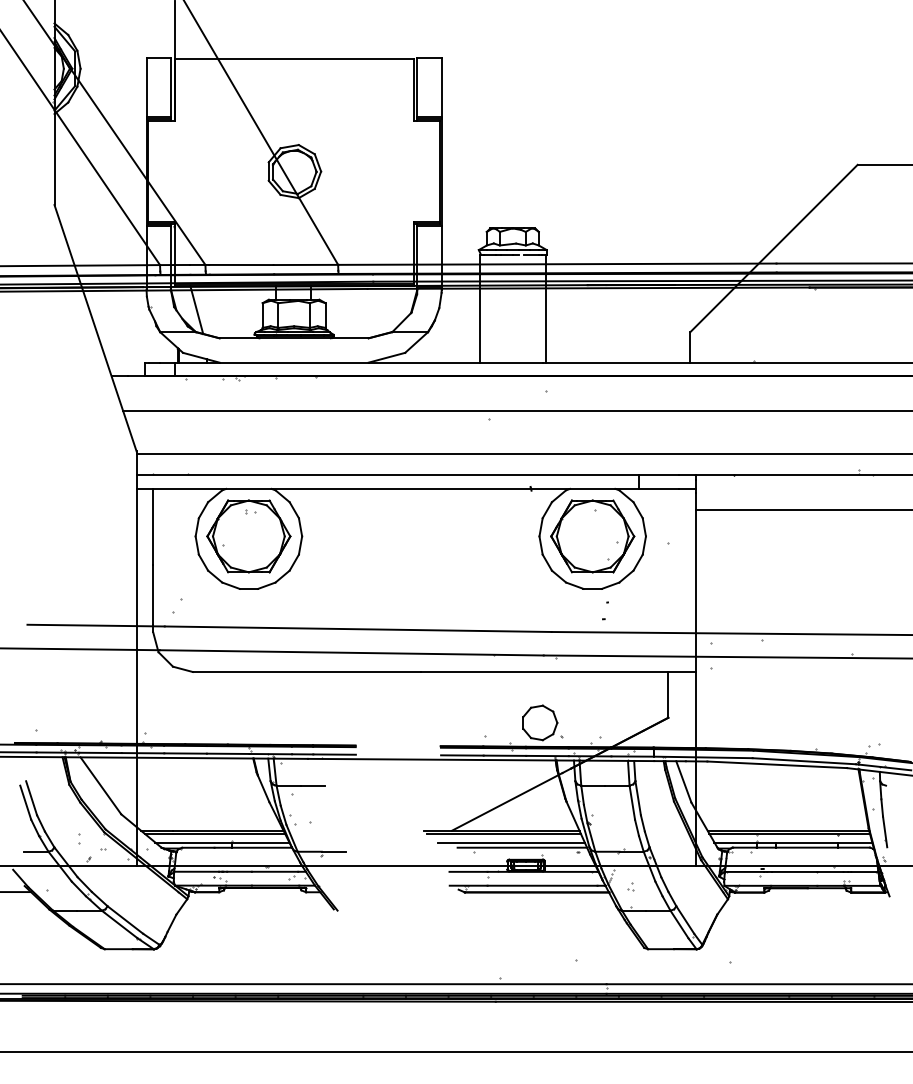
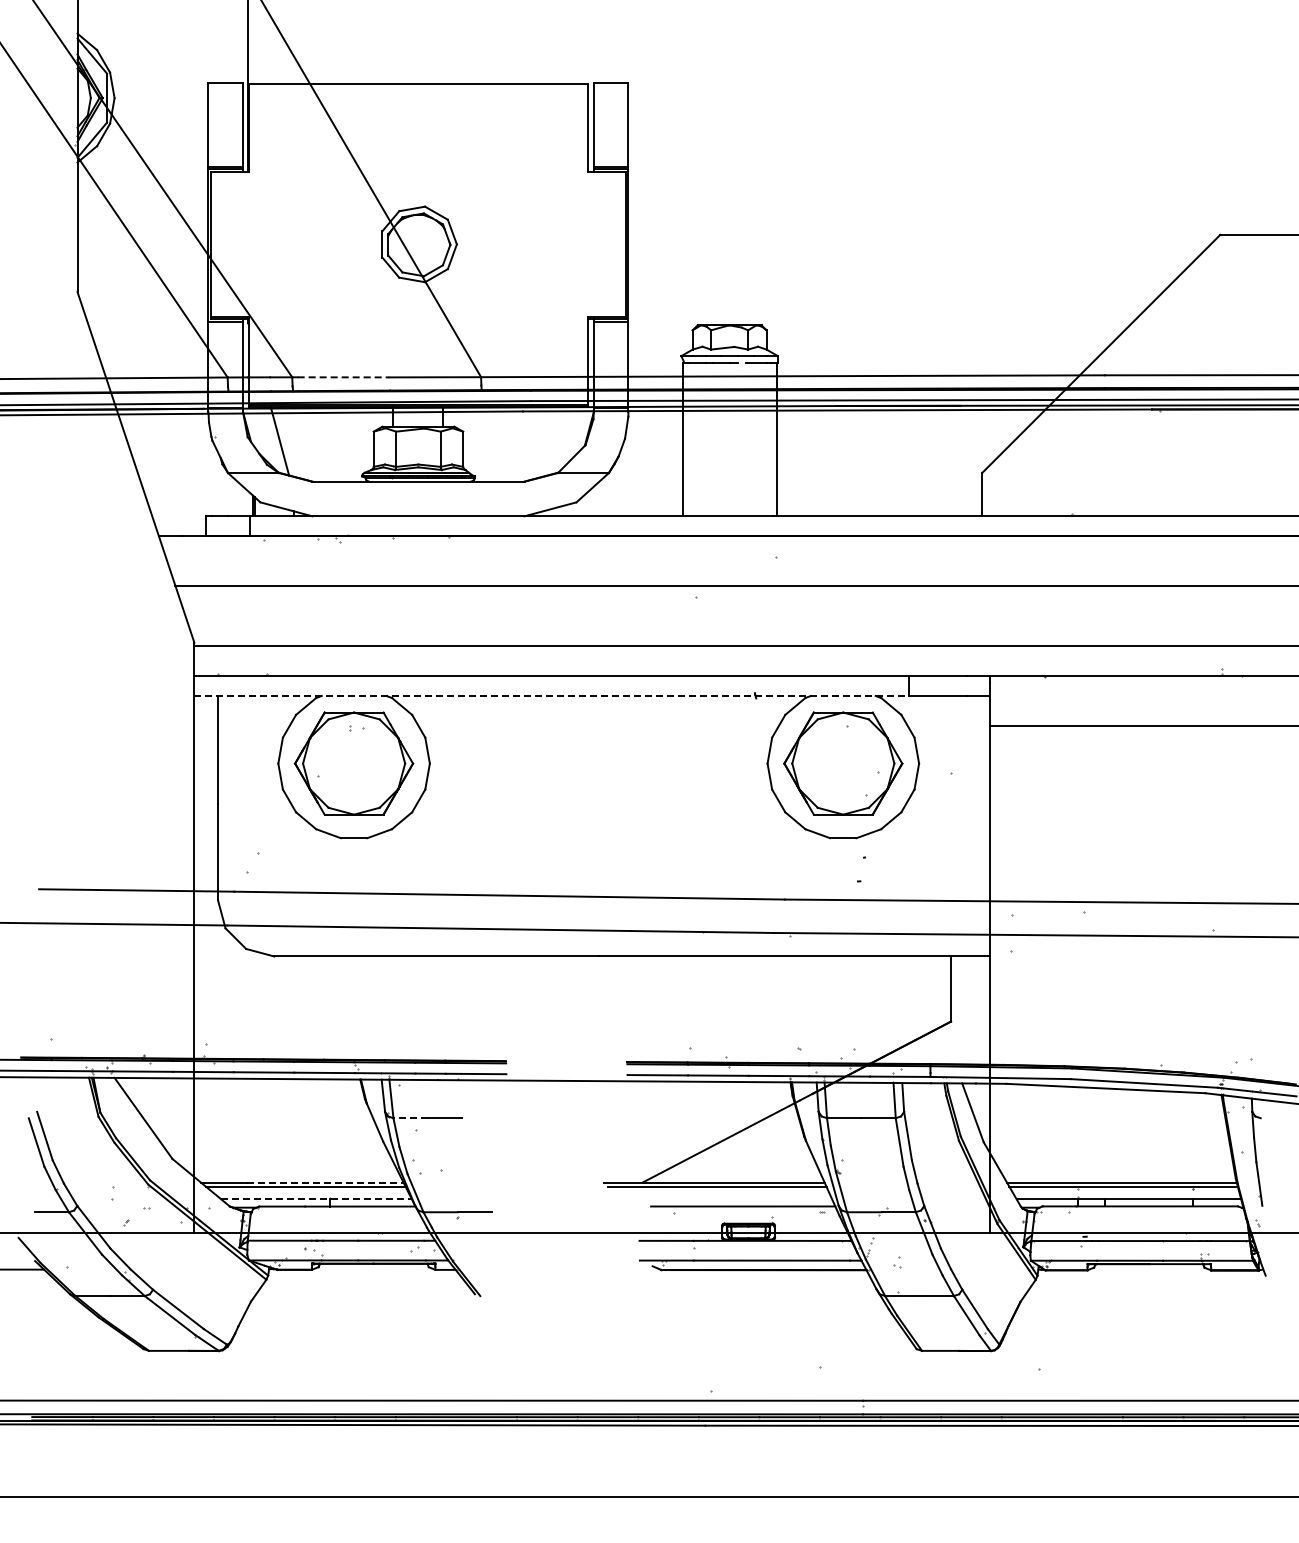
line: (241, 265) -> (343, 377), solid -> dashed
line: (388, 488) -> (552, 695), solid -> dashed
part: (540, 722) -> (768, 1028), removed
line: (288, 785) -> (410, 1118), solid -> dashed
line: (228, 830) -> (325, 1182), solid -> dashed
line: (222, 842) -> (316, 1199), solid -> dashed
line: (511, 842) -> (727, 1199), removed

